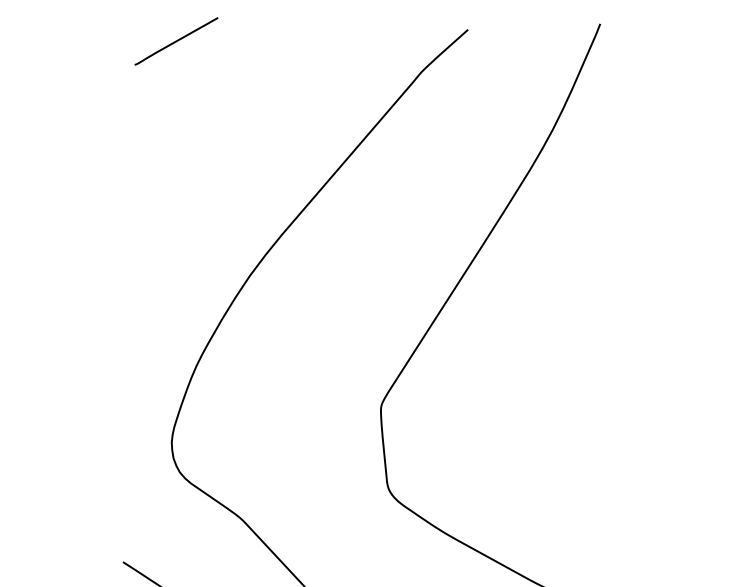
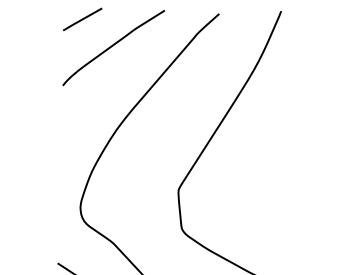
curve: (242, 99) -> (113, 46), added

